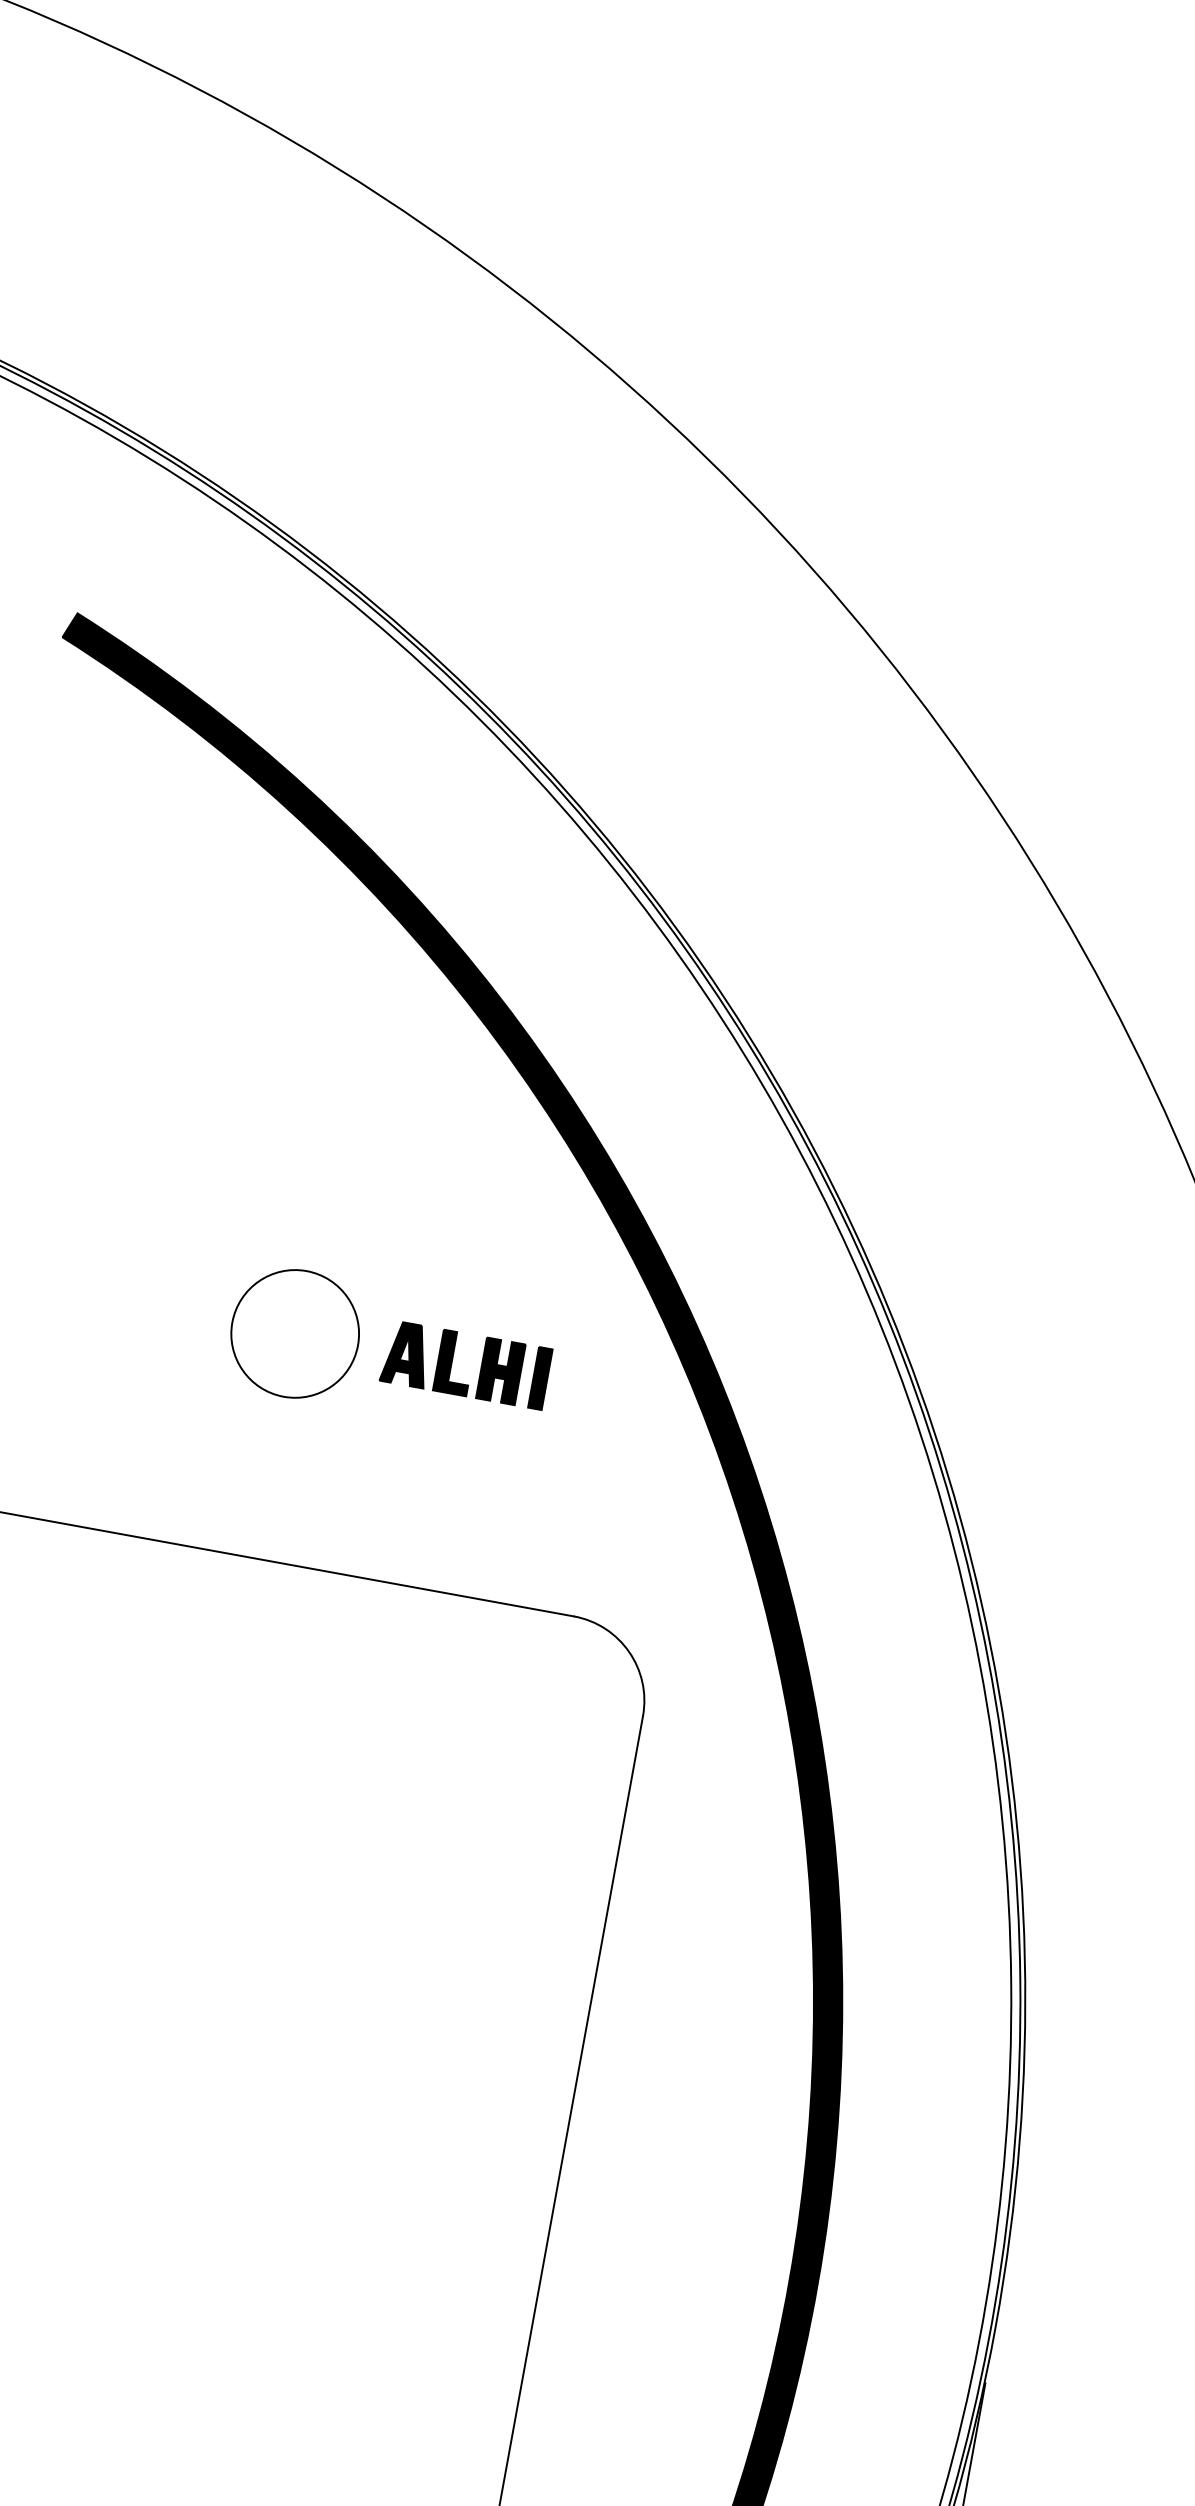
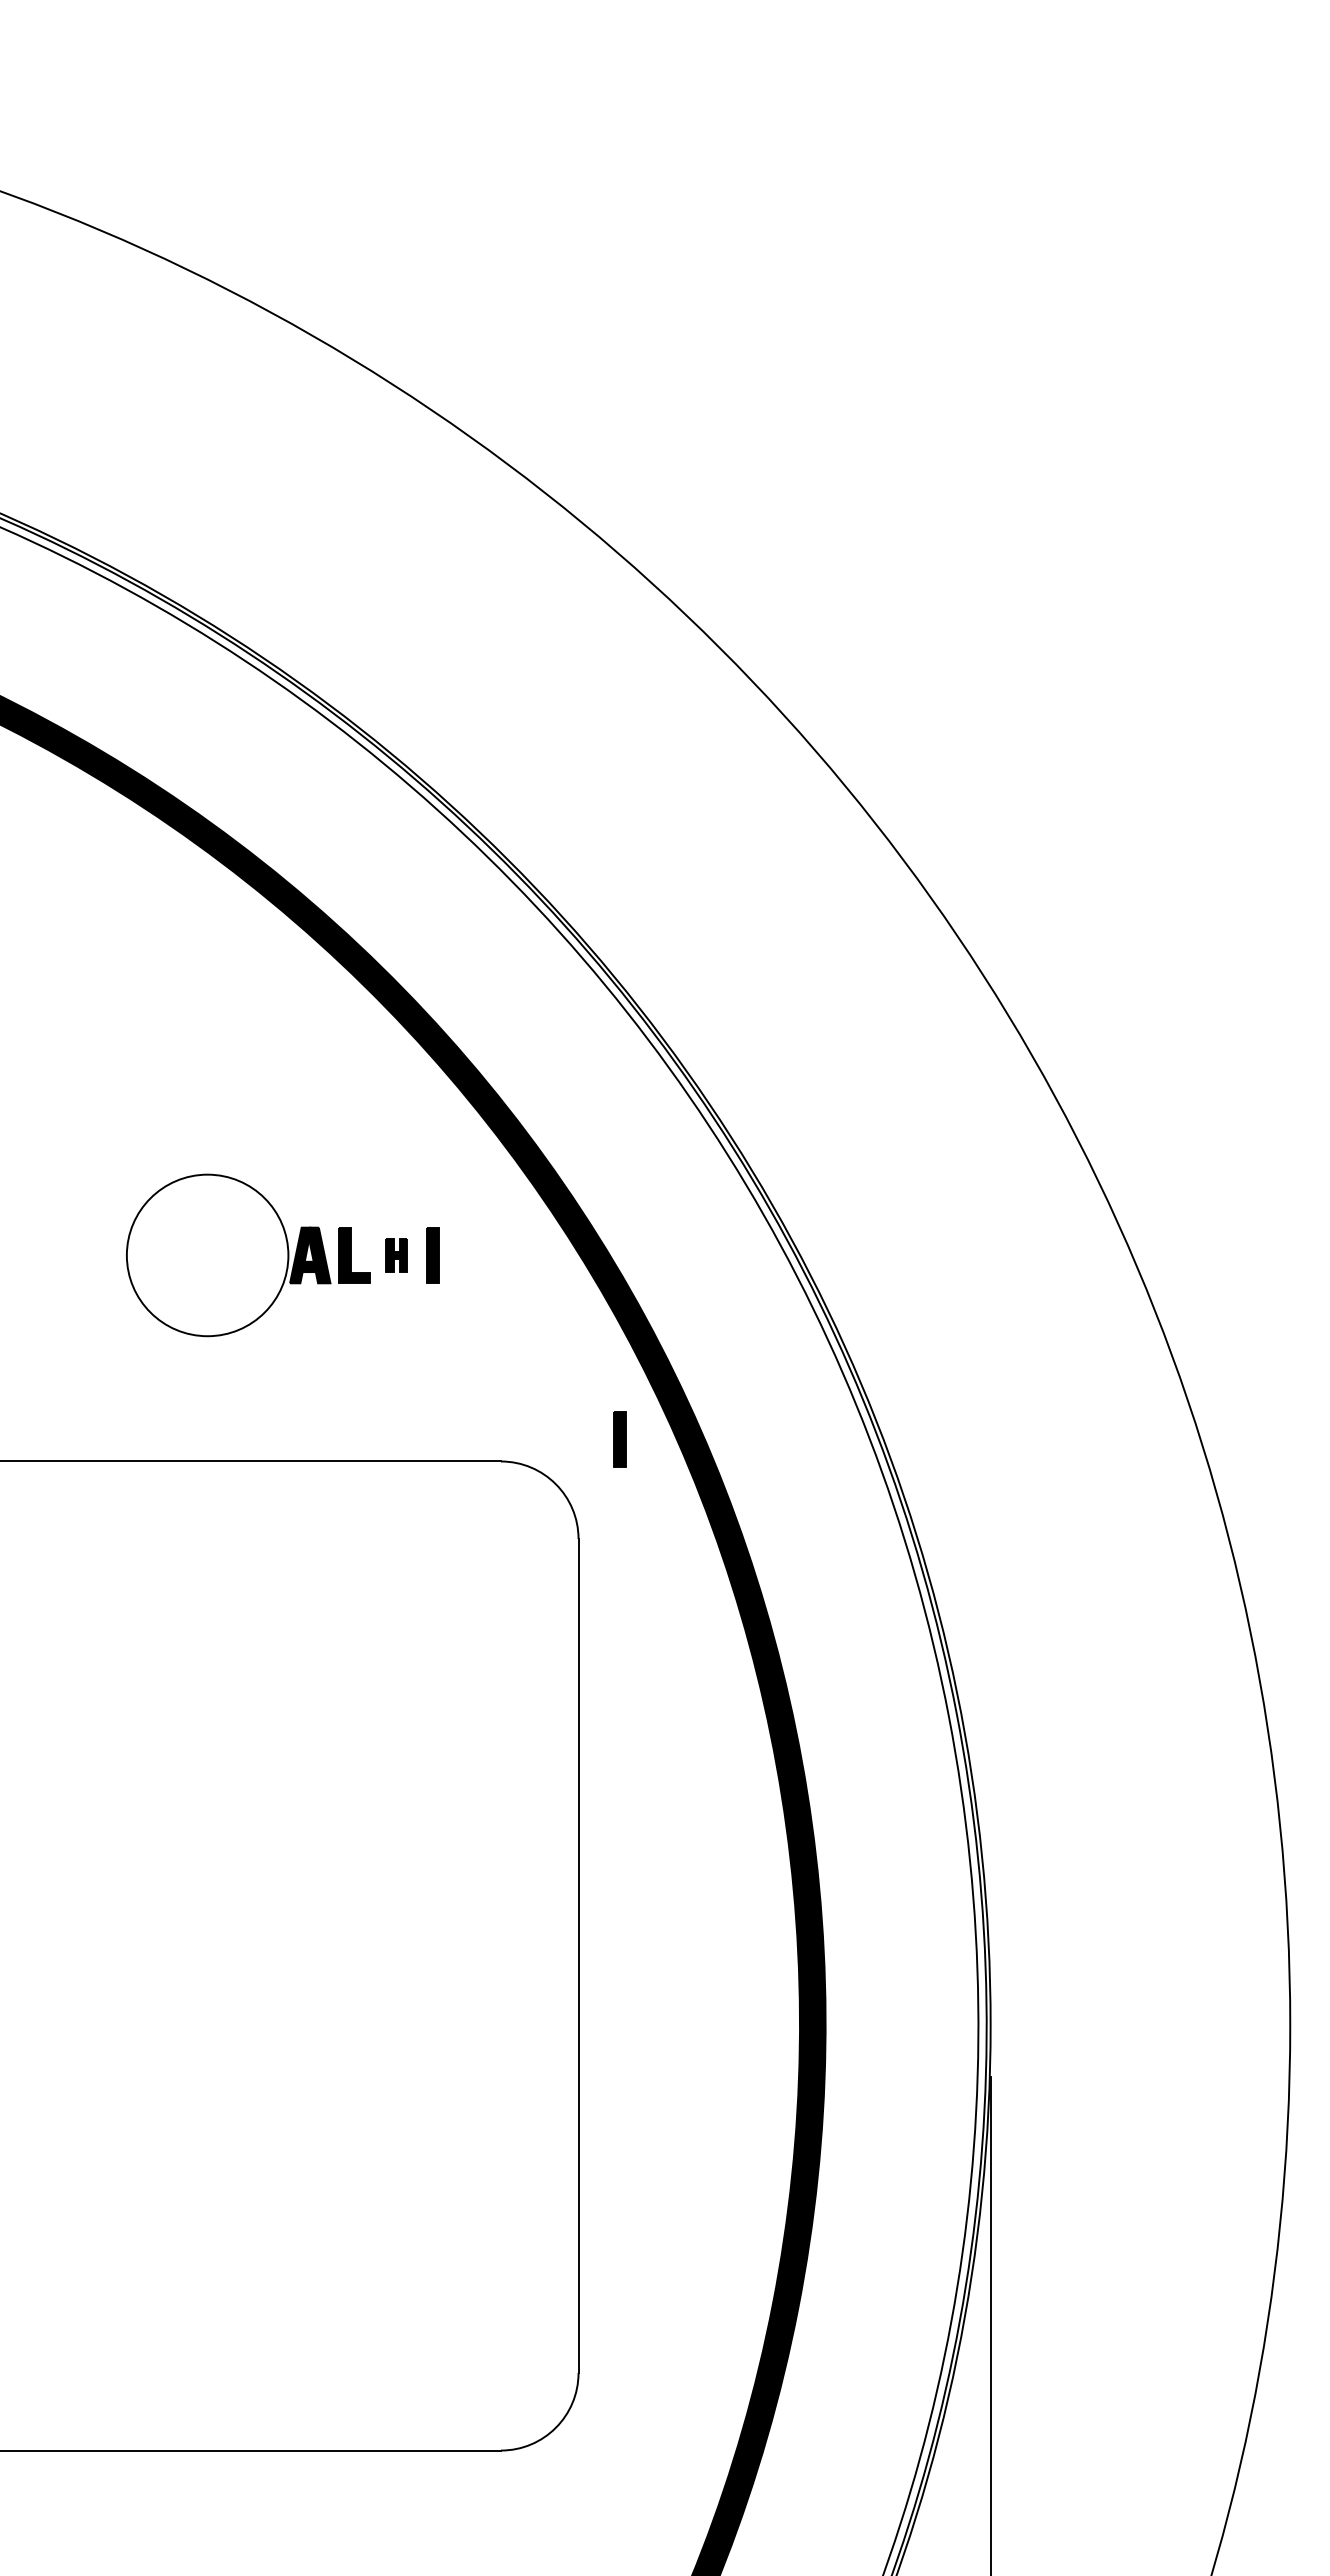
circle: (295, 1333) -> (207, 1255), size x1.4
part: (500, 1371) -> (396, 1255), size x0.6
part: (707, 1615) -> (619, 1439), added

